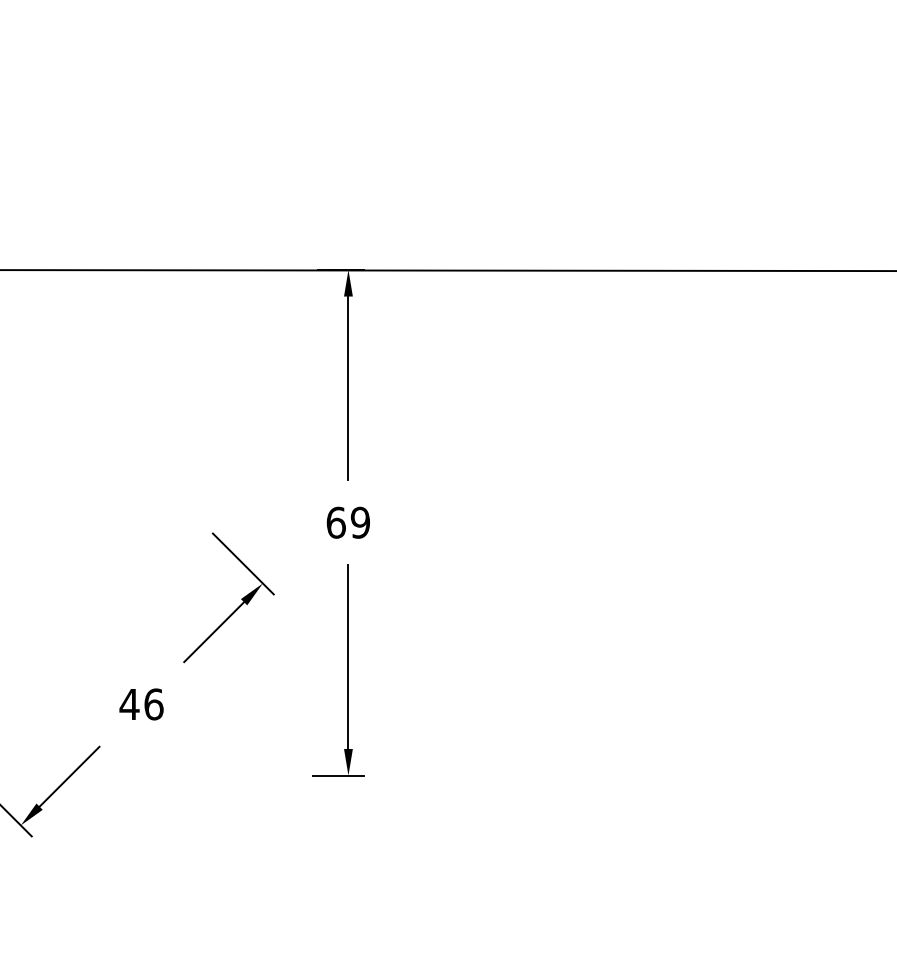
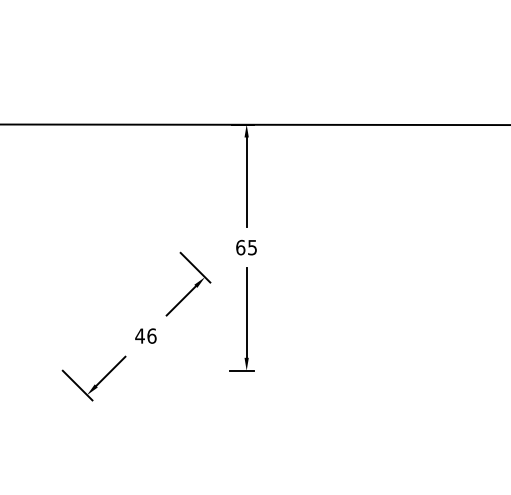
text: (360, 522) -> (252, 247), 69 -> 65

